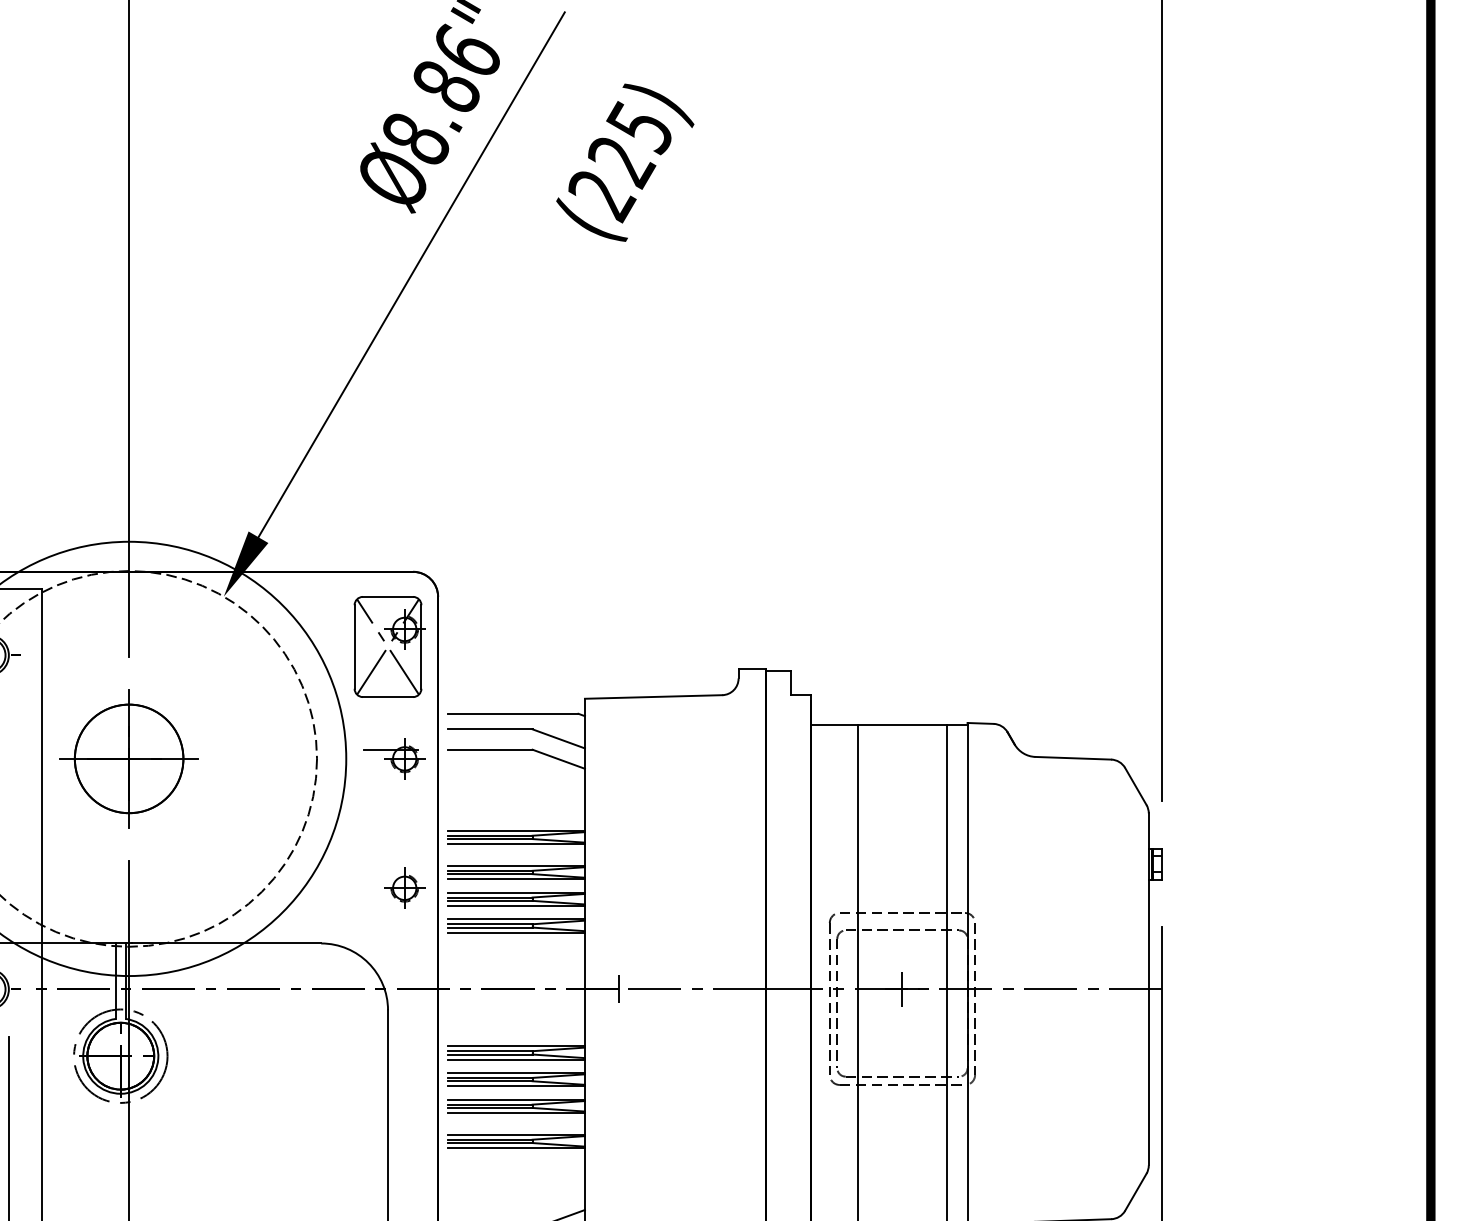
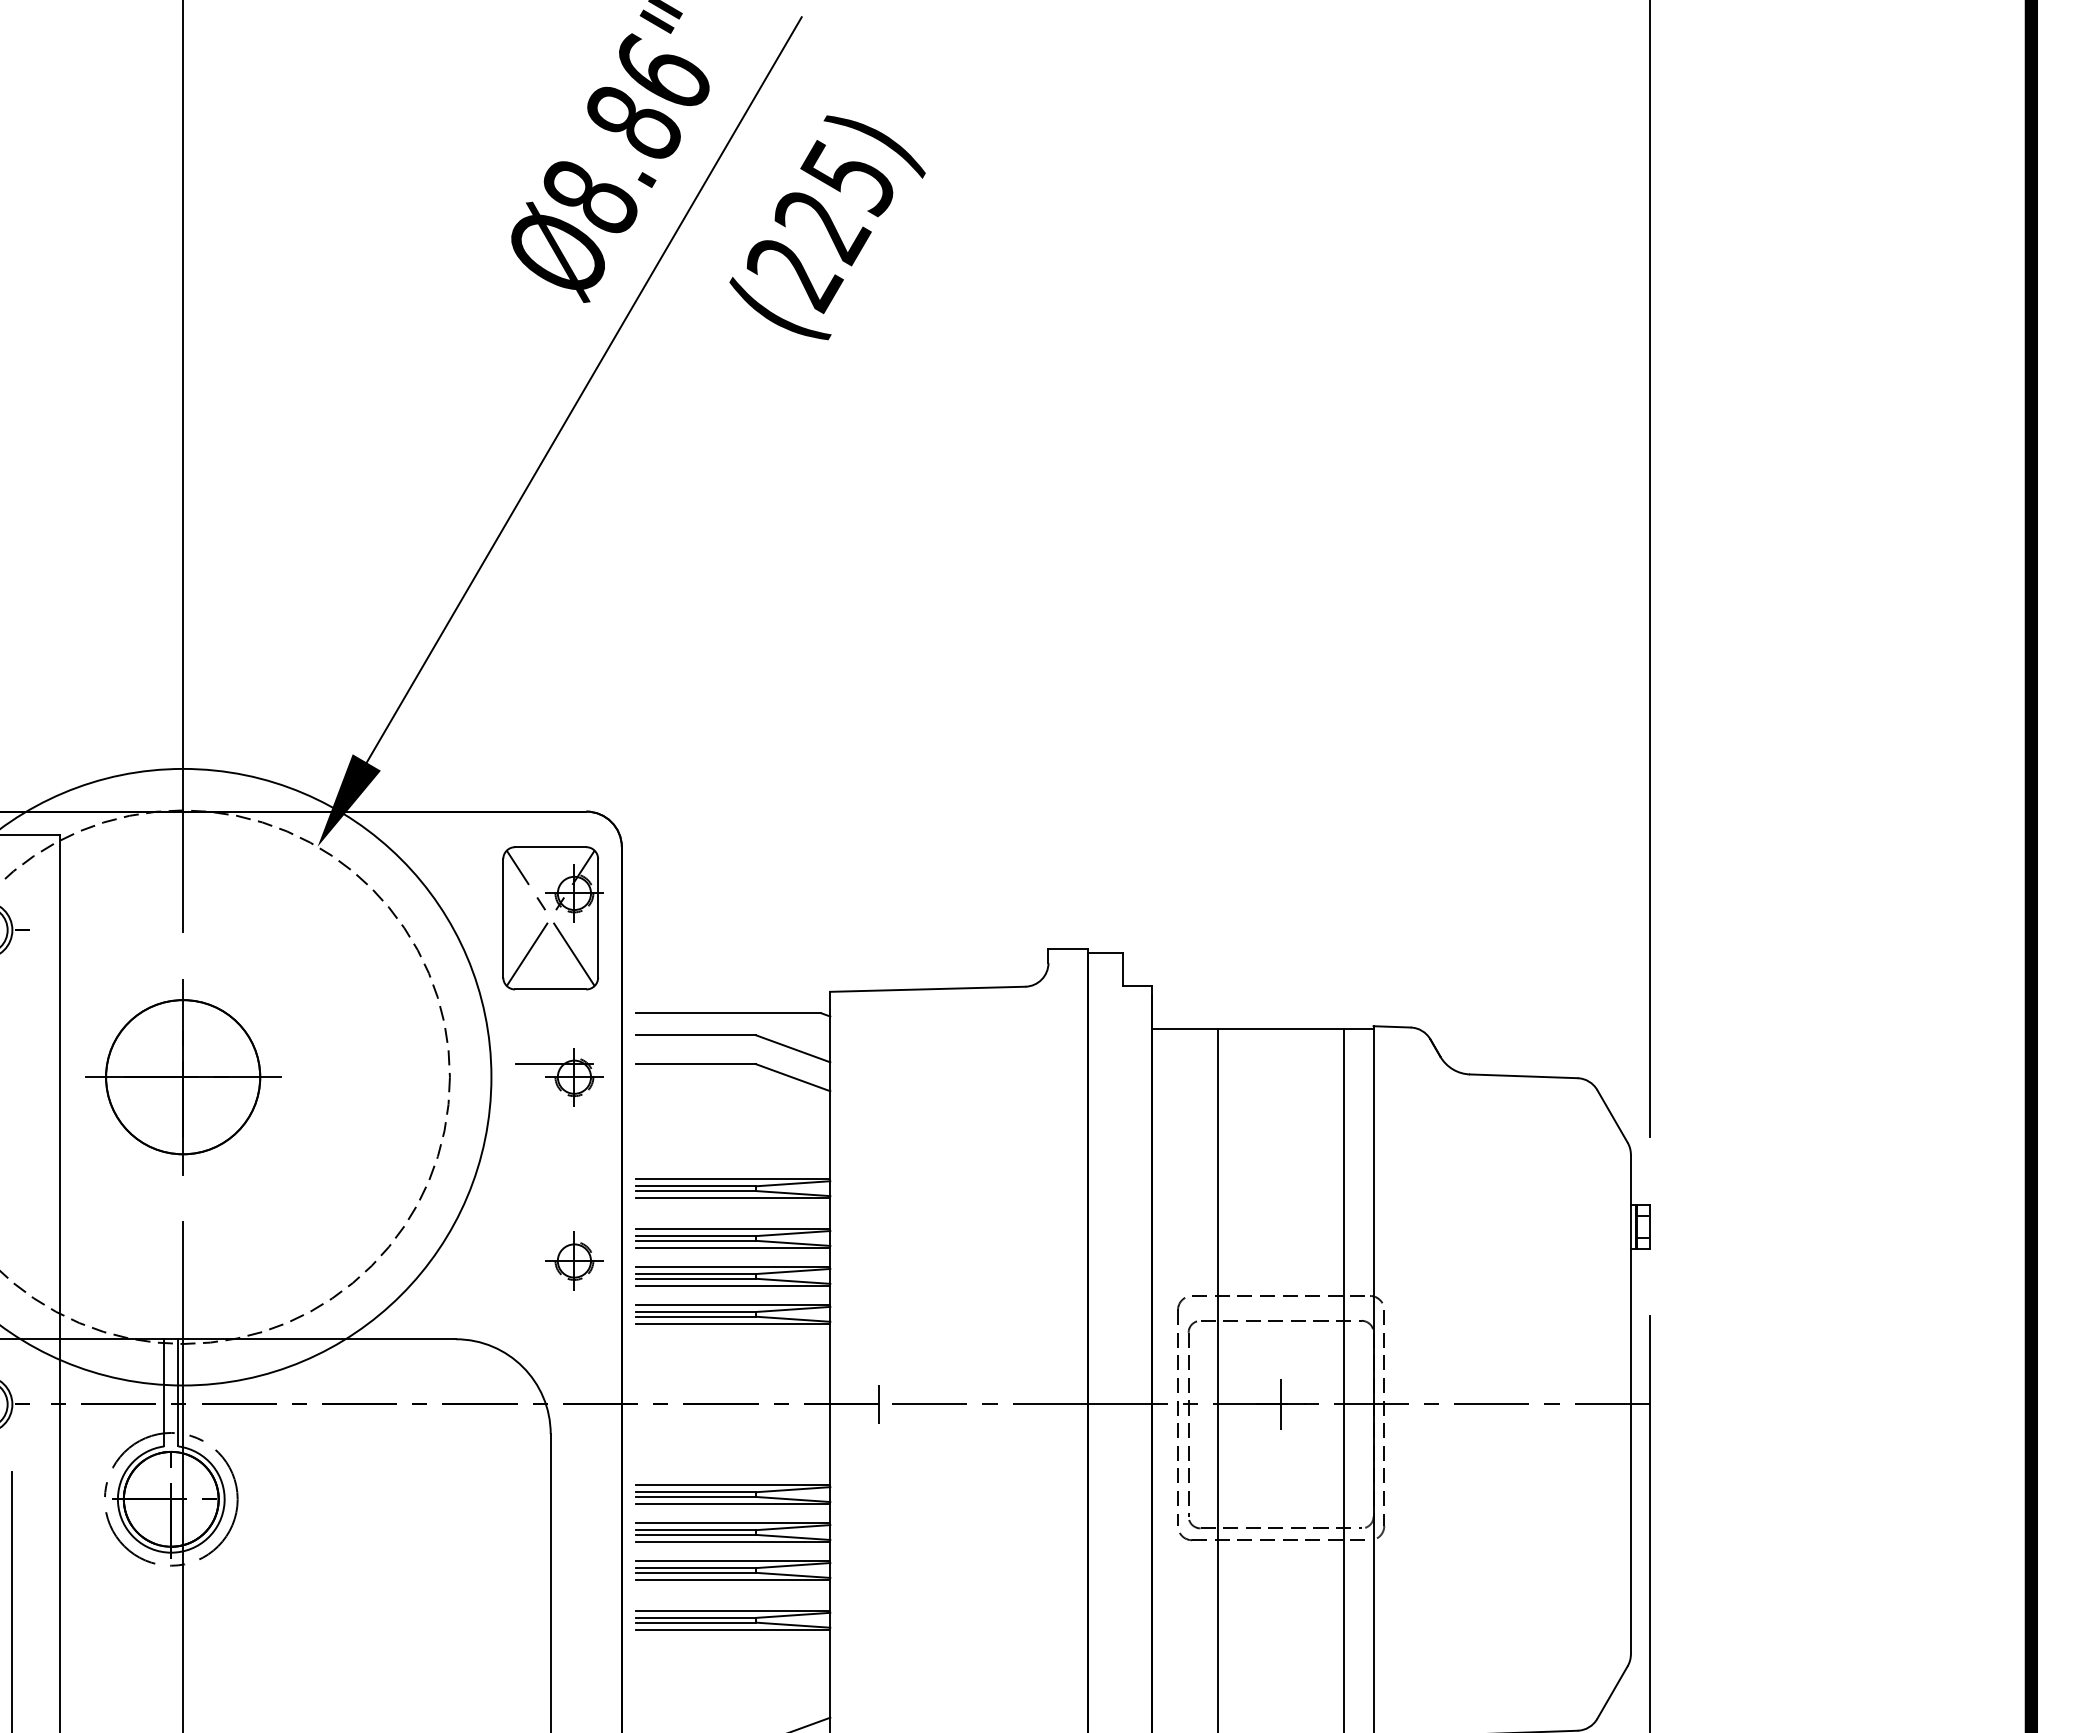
text: (625, 162) -> (827, 227), moved

